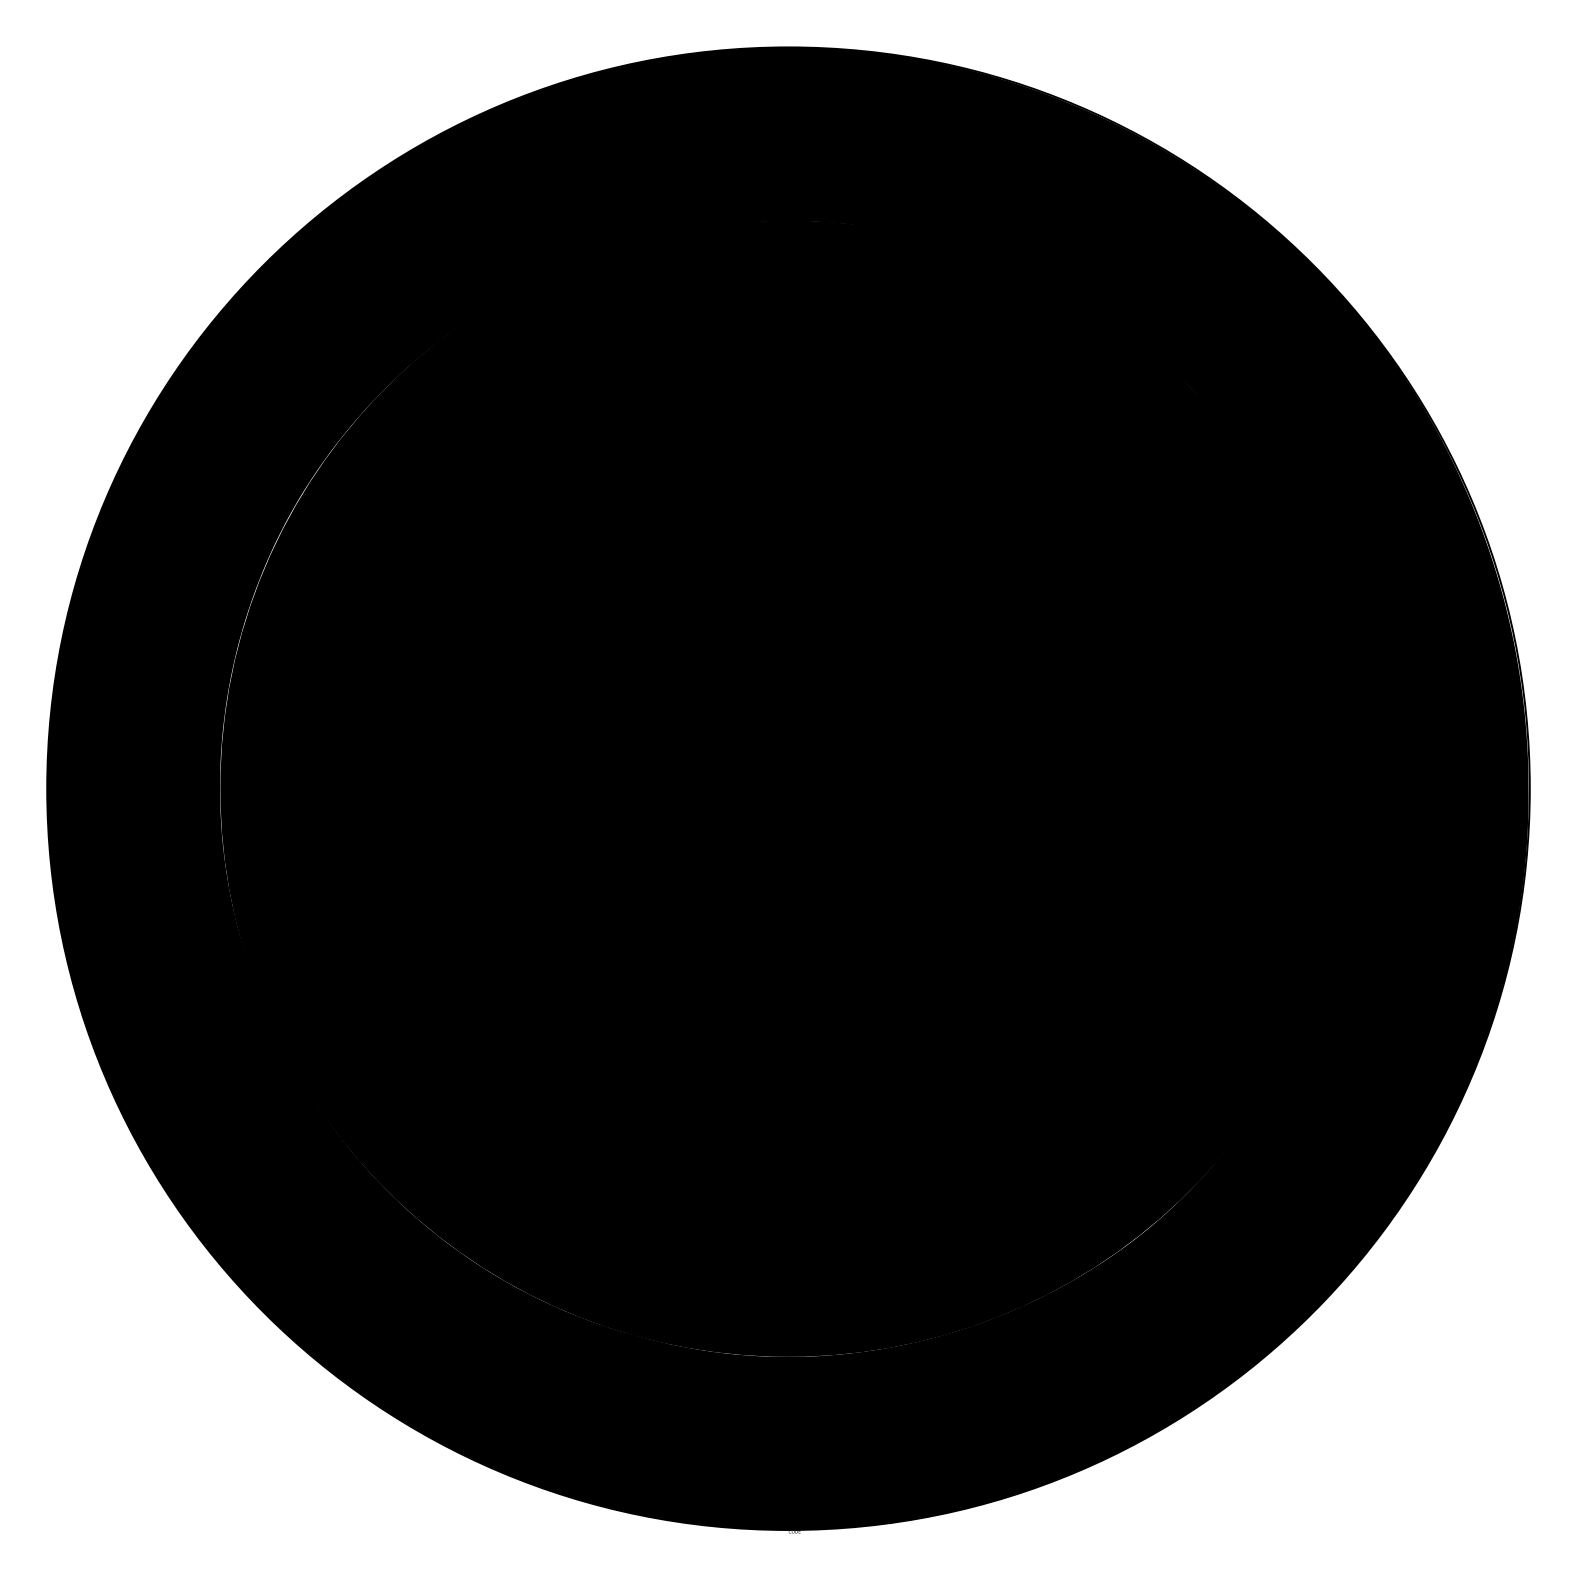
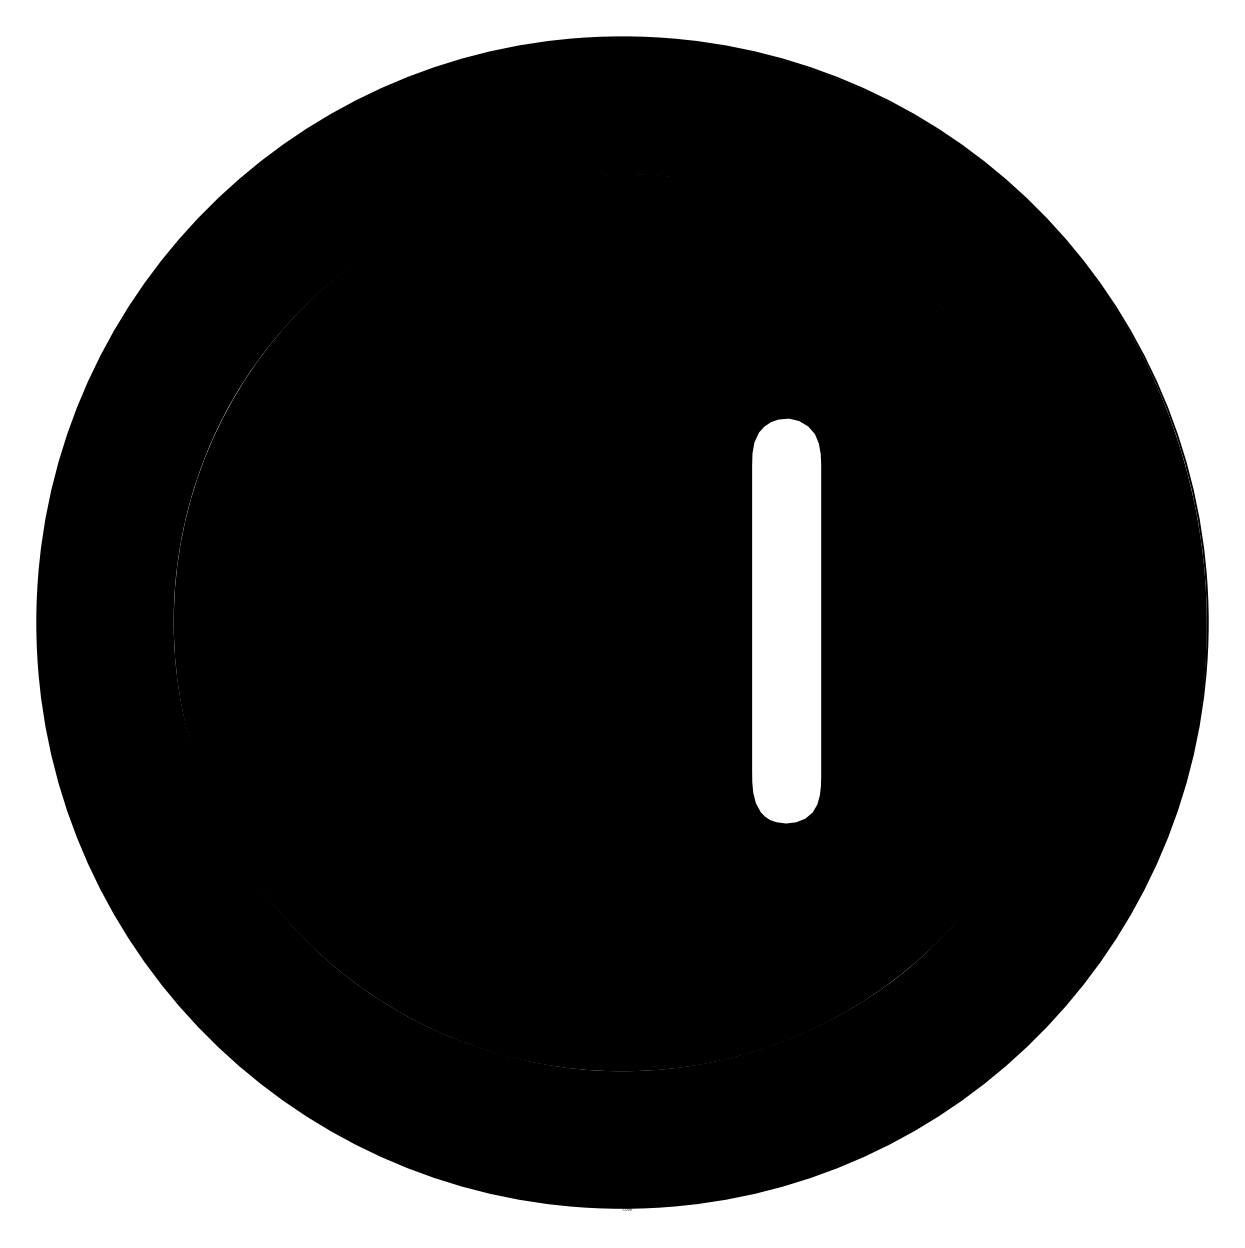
fill: (996, 786) -> (786, 620), removed

